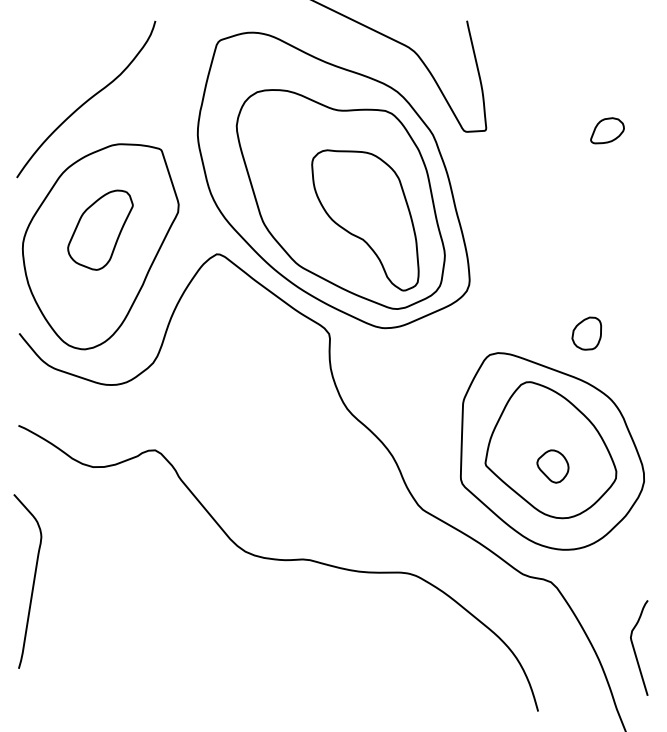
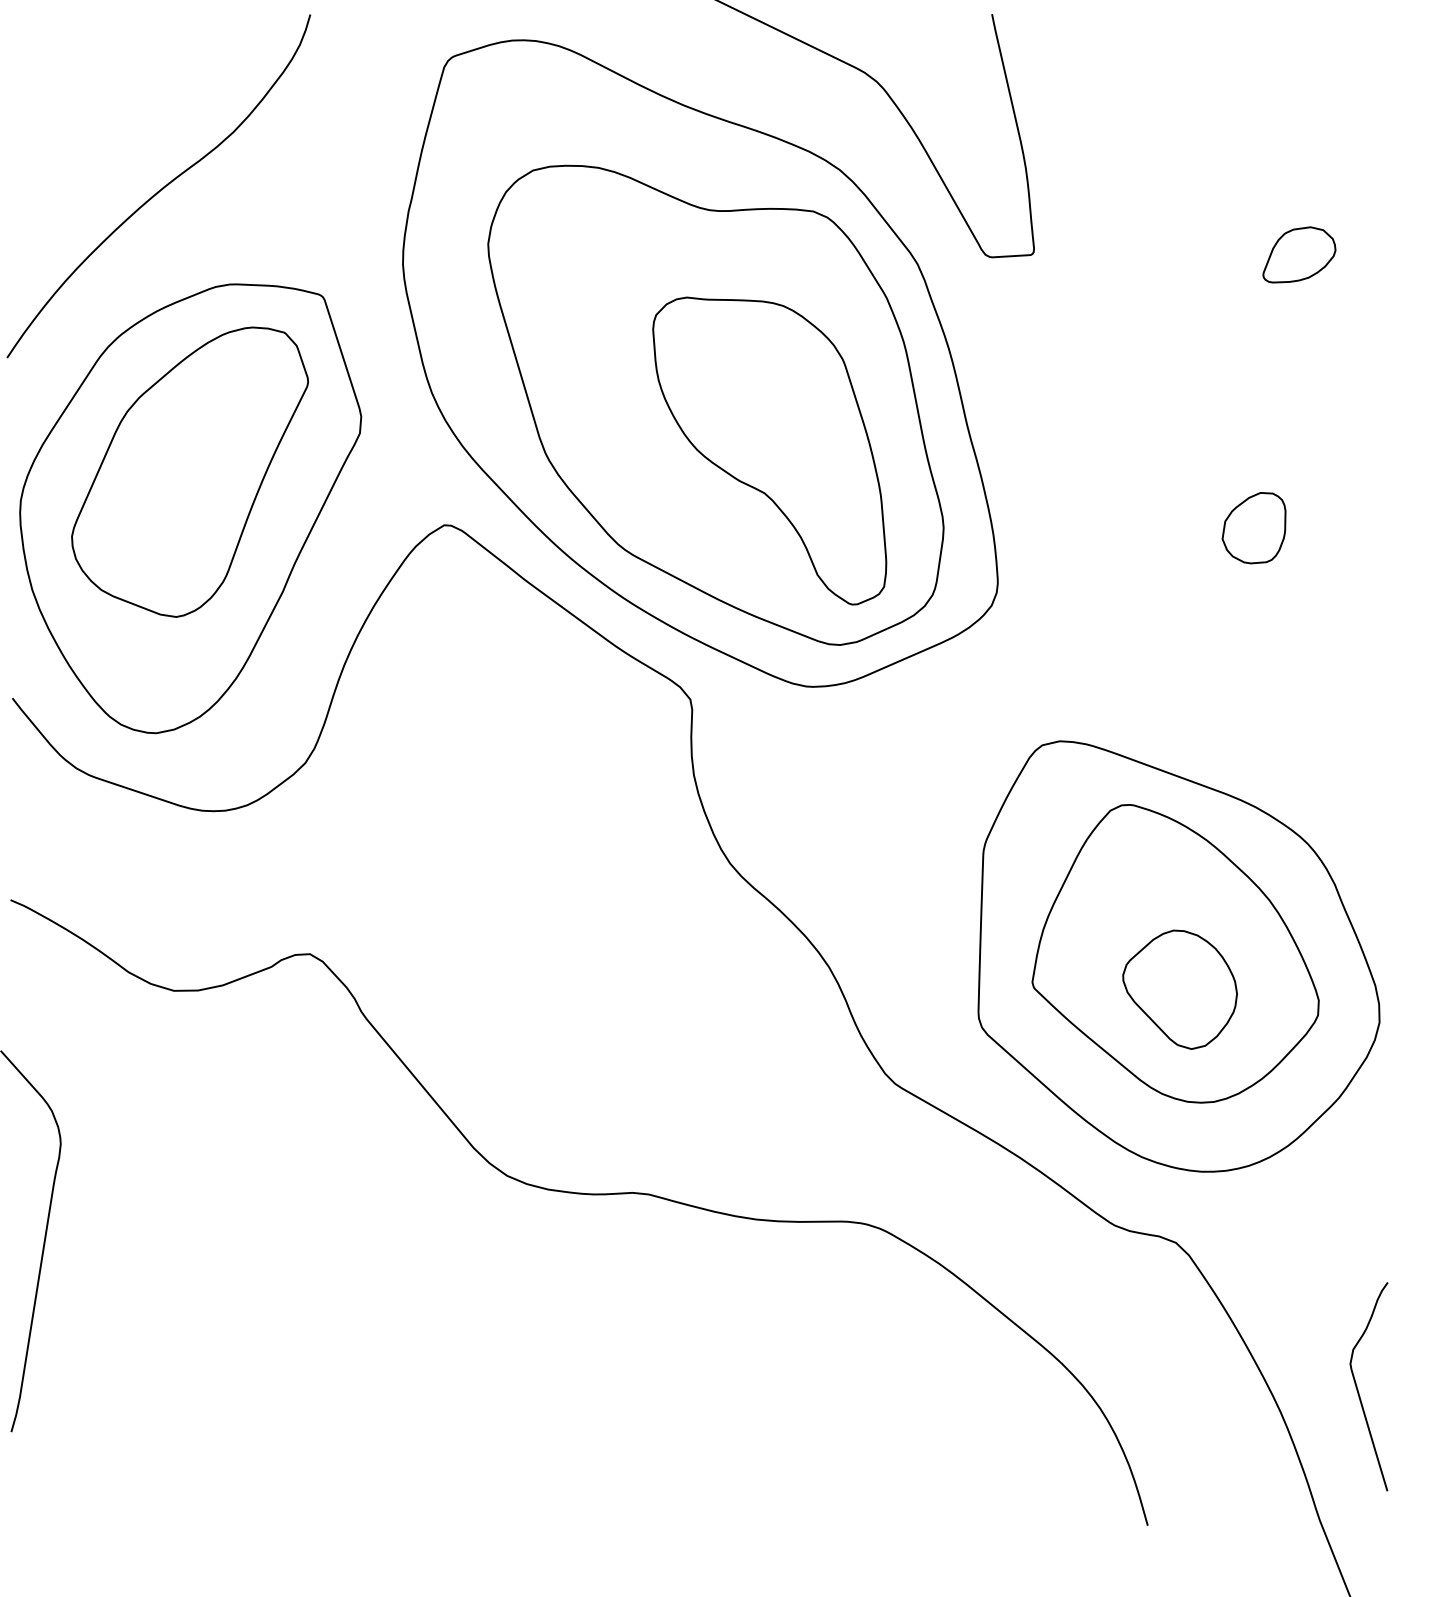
part: (100, 230) -> (190, 473), size x1.67
part: (586, 333) -> (1253, 527), moved
part: (552, 466) -> (1179, 989), size x1.67

